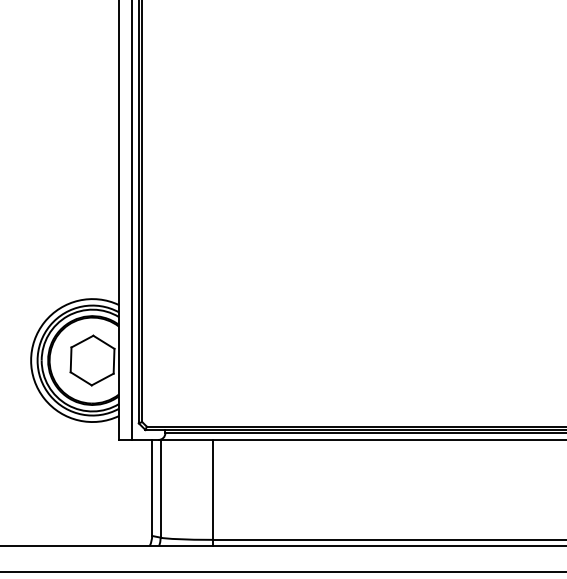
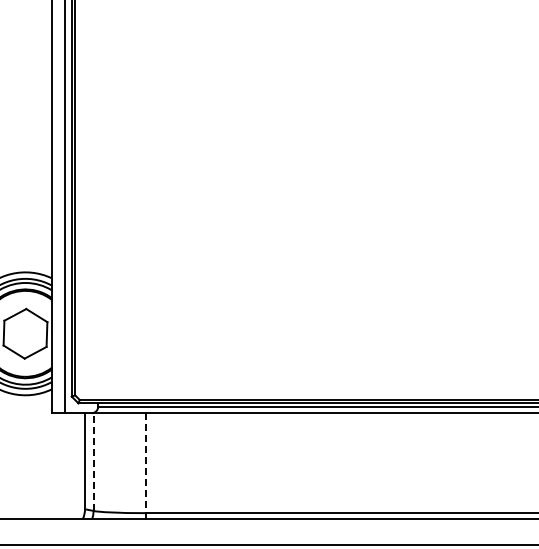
line: (160, 488) -> (93, 461), solid -> dashed
line: (212, 489) -> (145, 462), solid -> dashed

